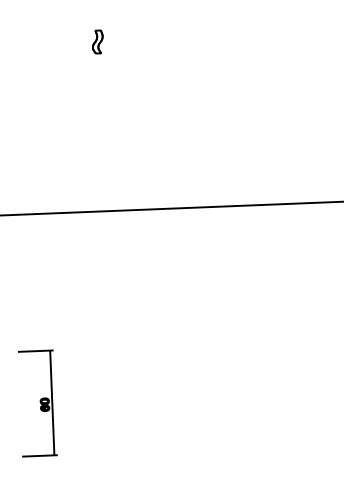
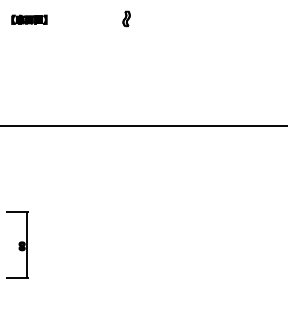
part: (97, 41) -> (126, 18), moved
part: (42, 45) -> (29, 19), added

